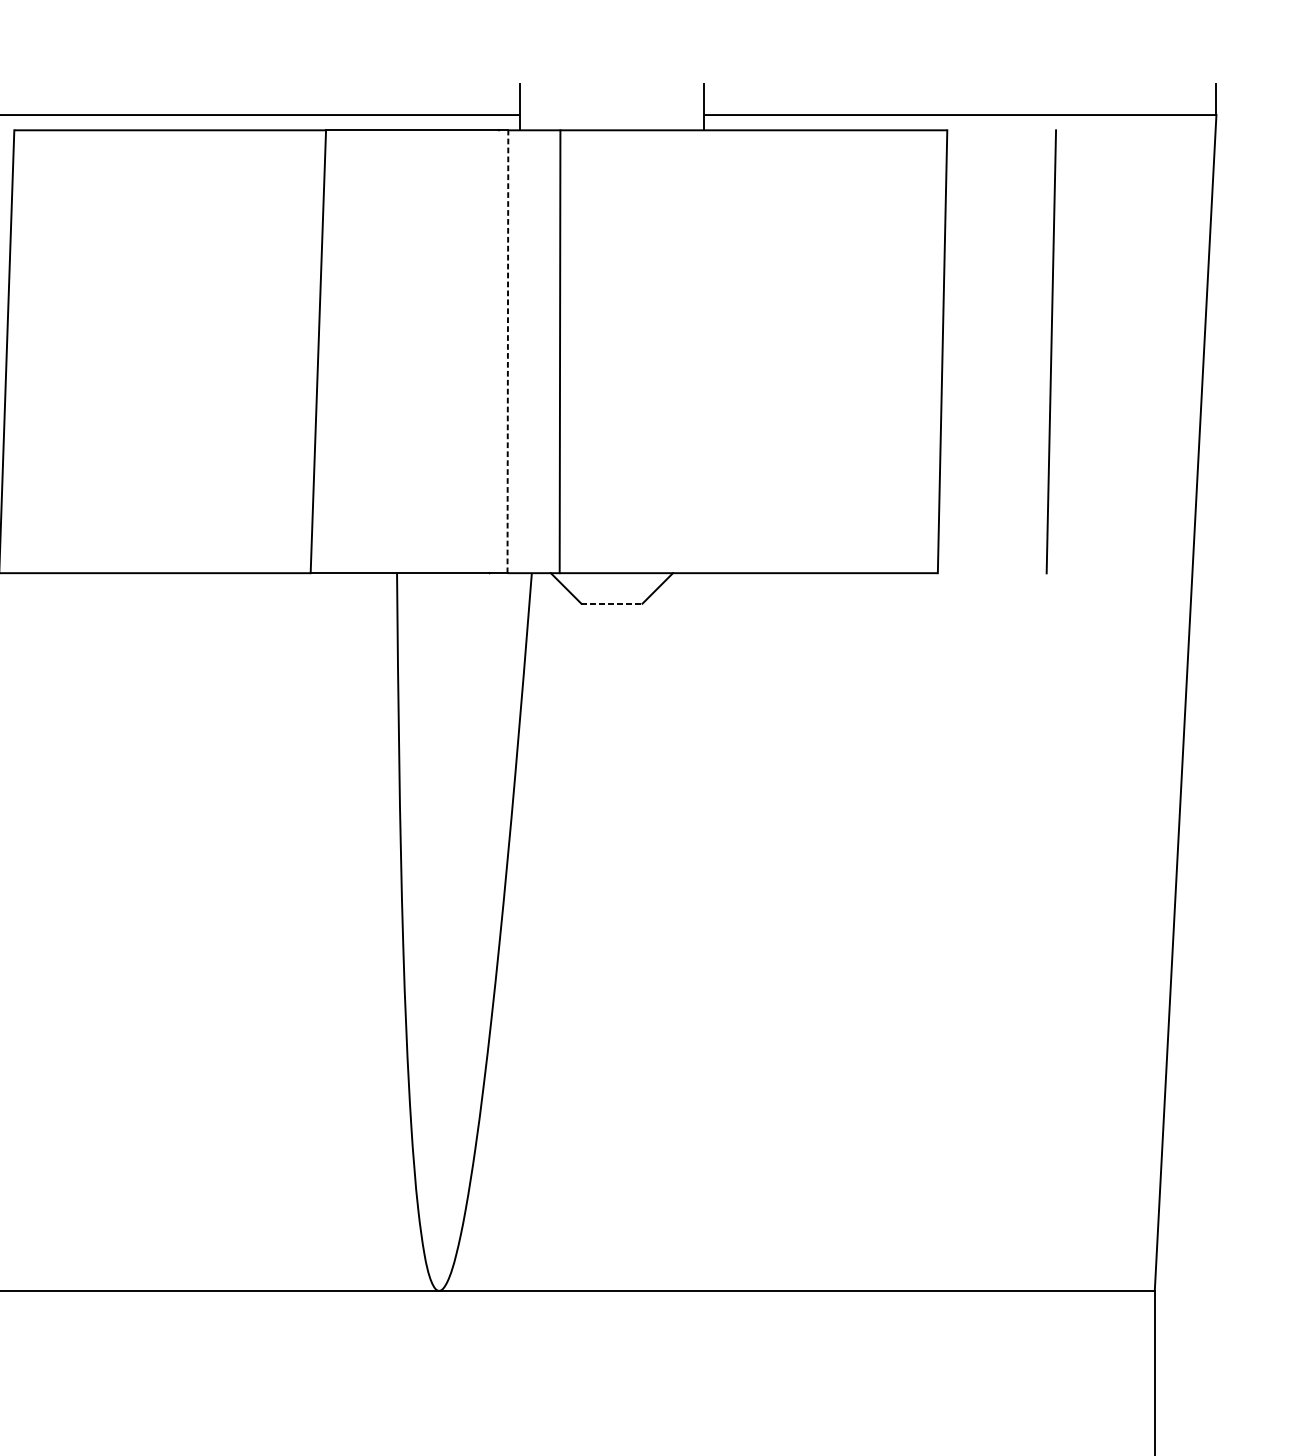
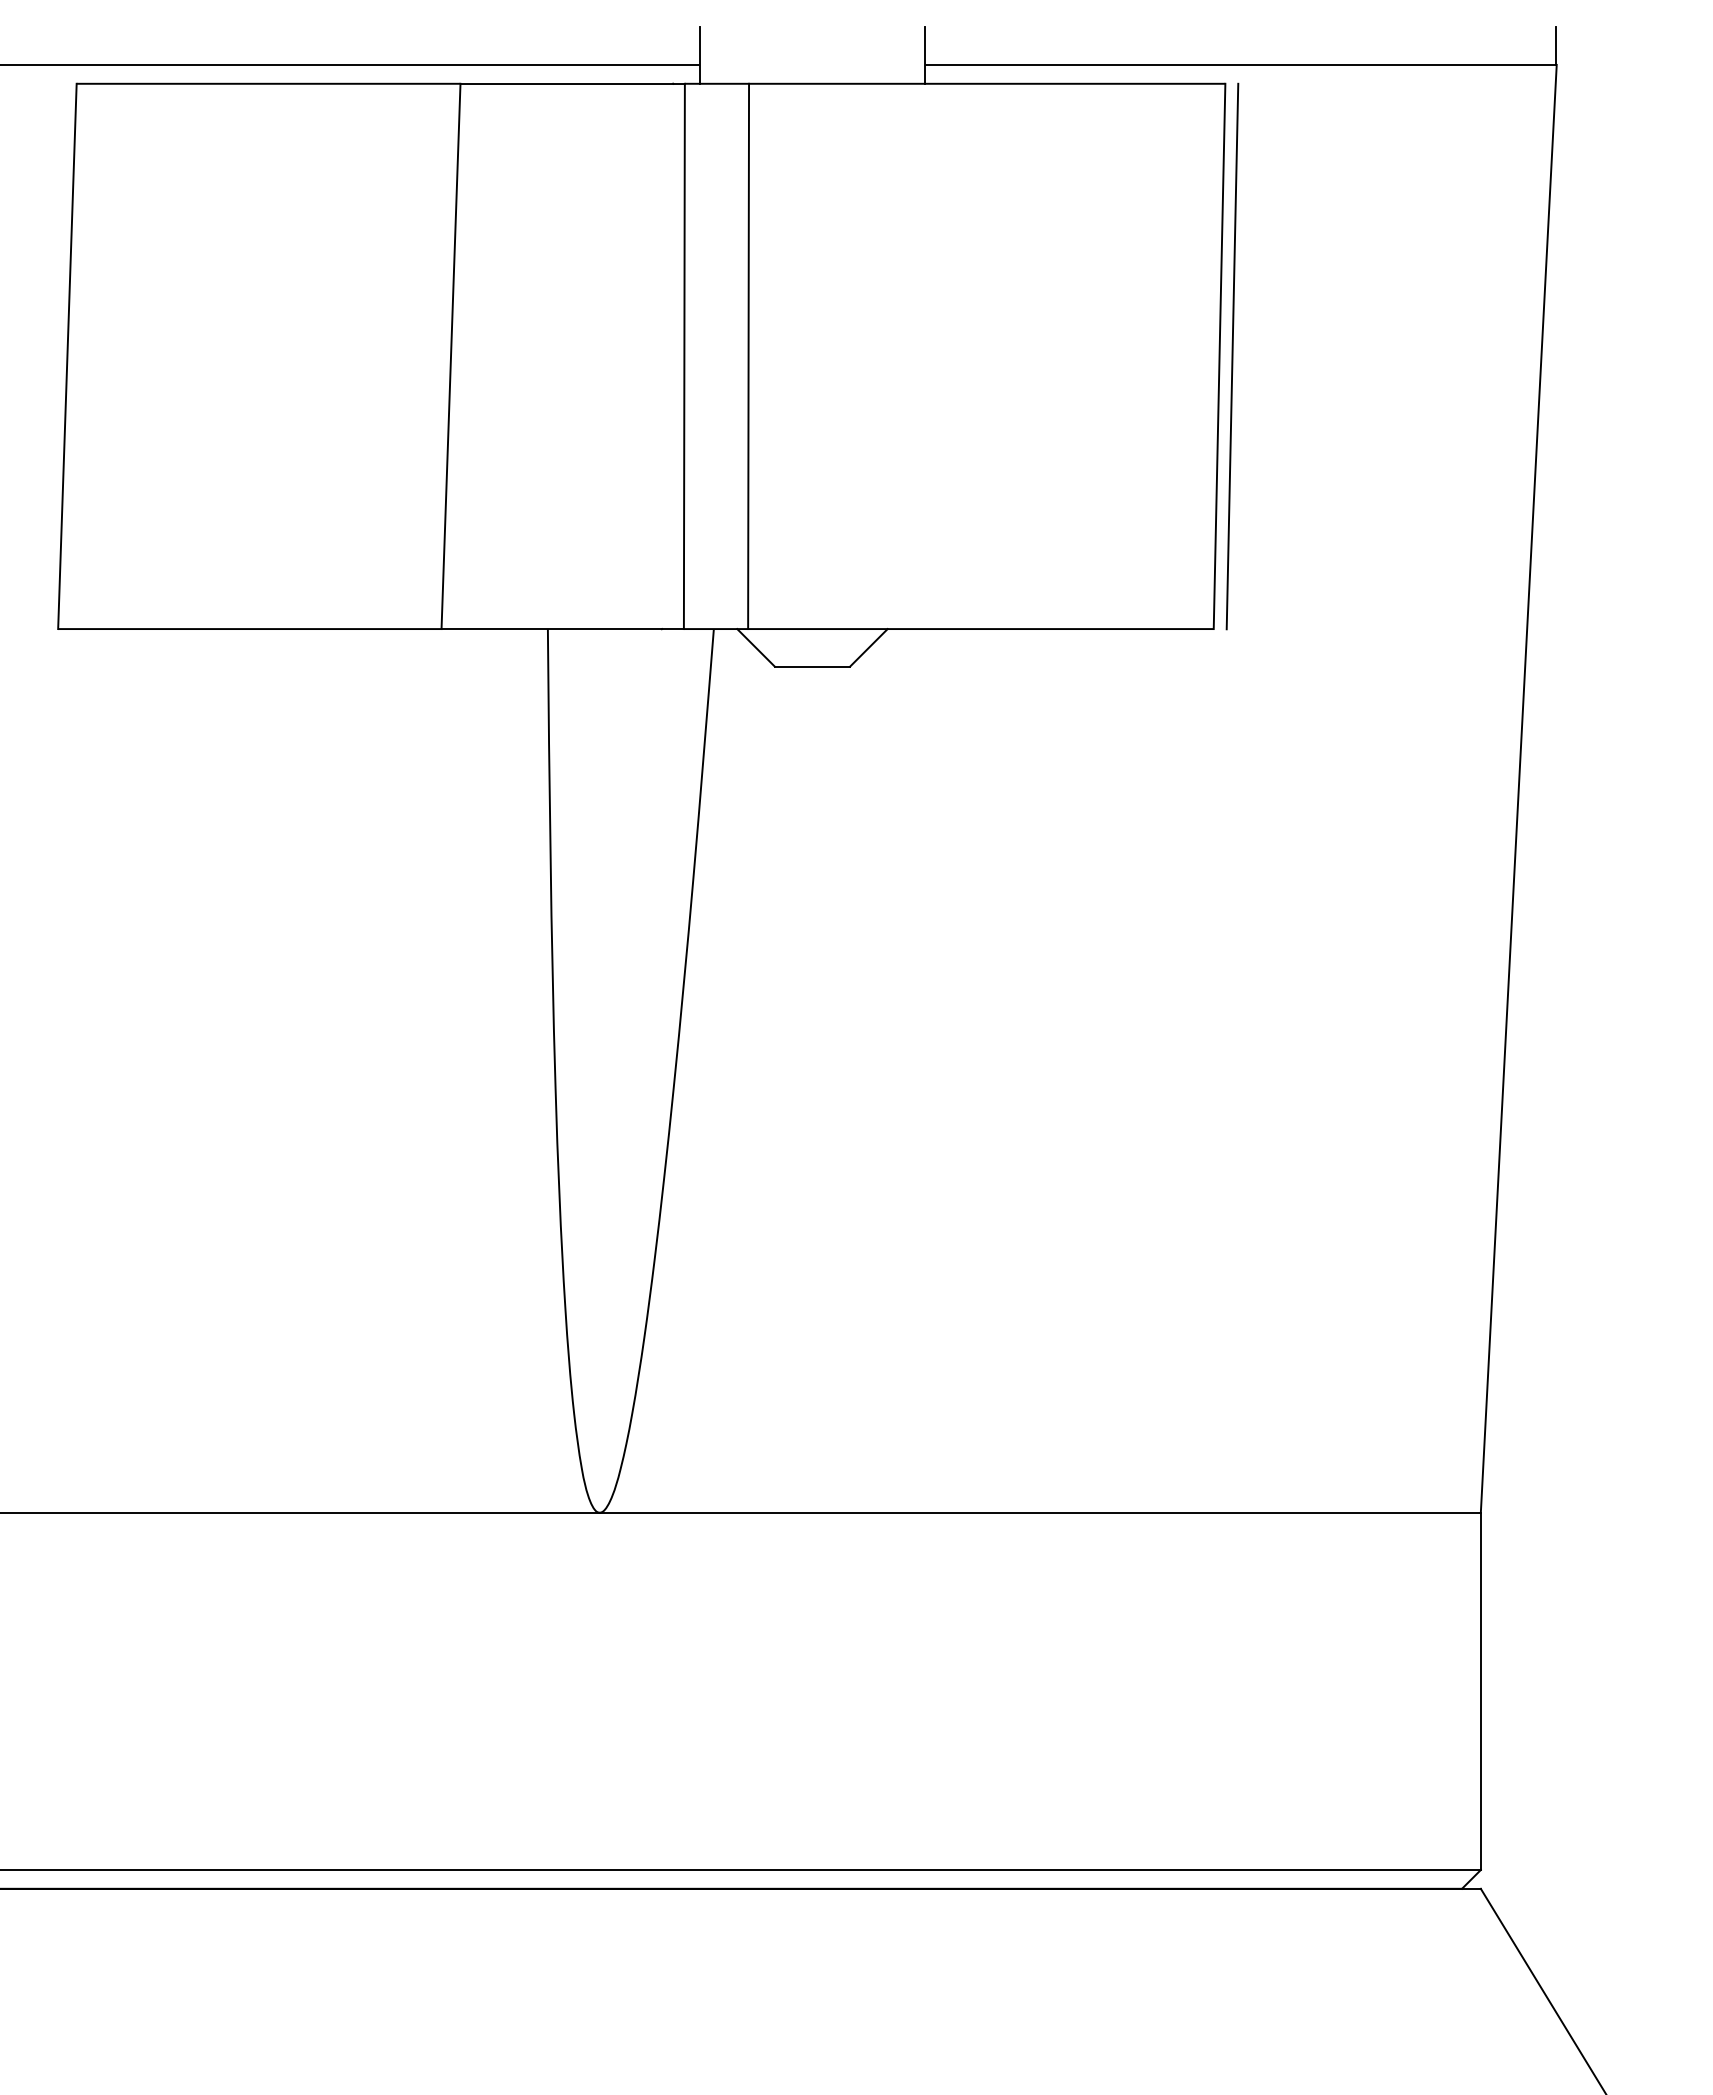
line: (508, 351) -> (684, 356), dashed -> solid
line: (1051, 351) -> (1232, 356), moved
line: (611, 603) -> (812, 666), dashed -> solid

